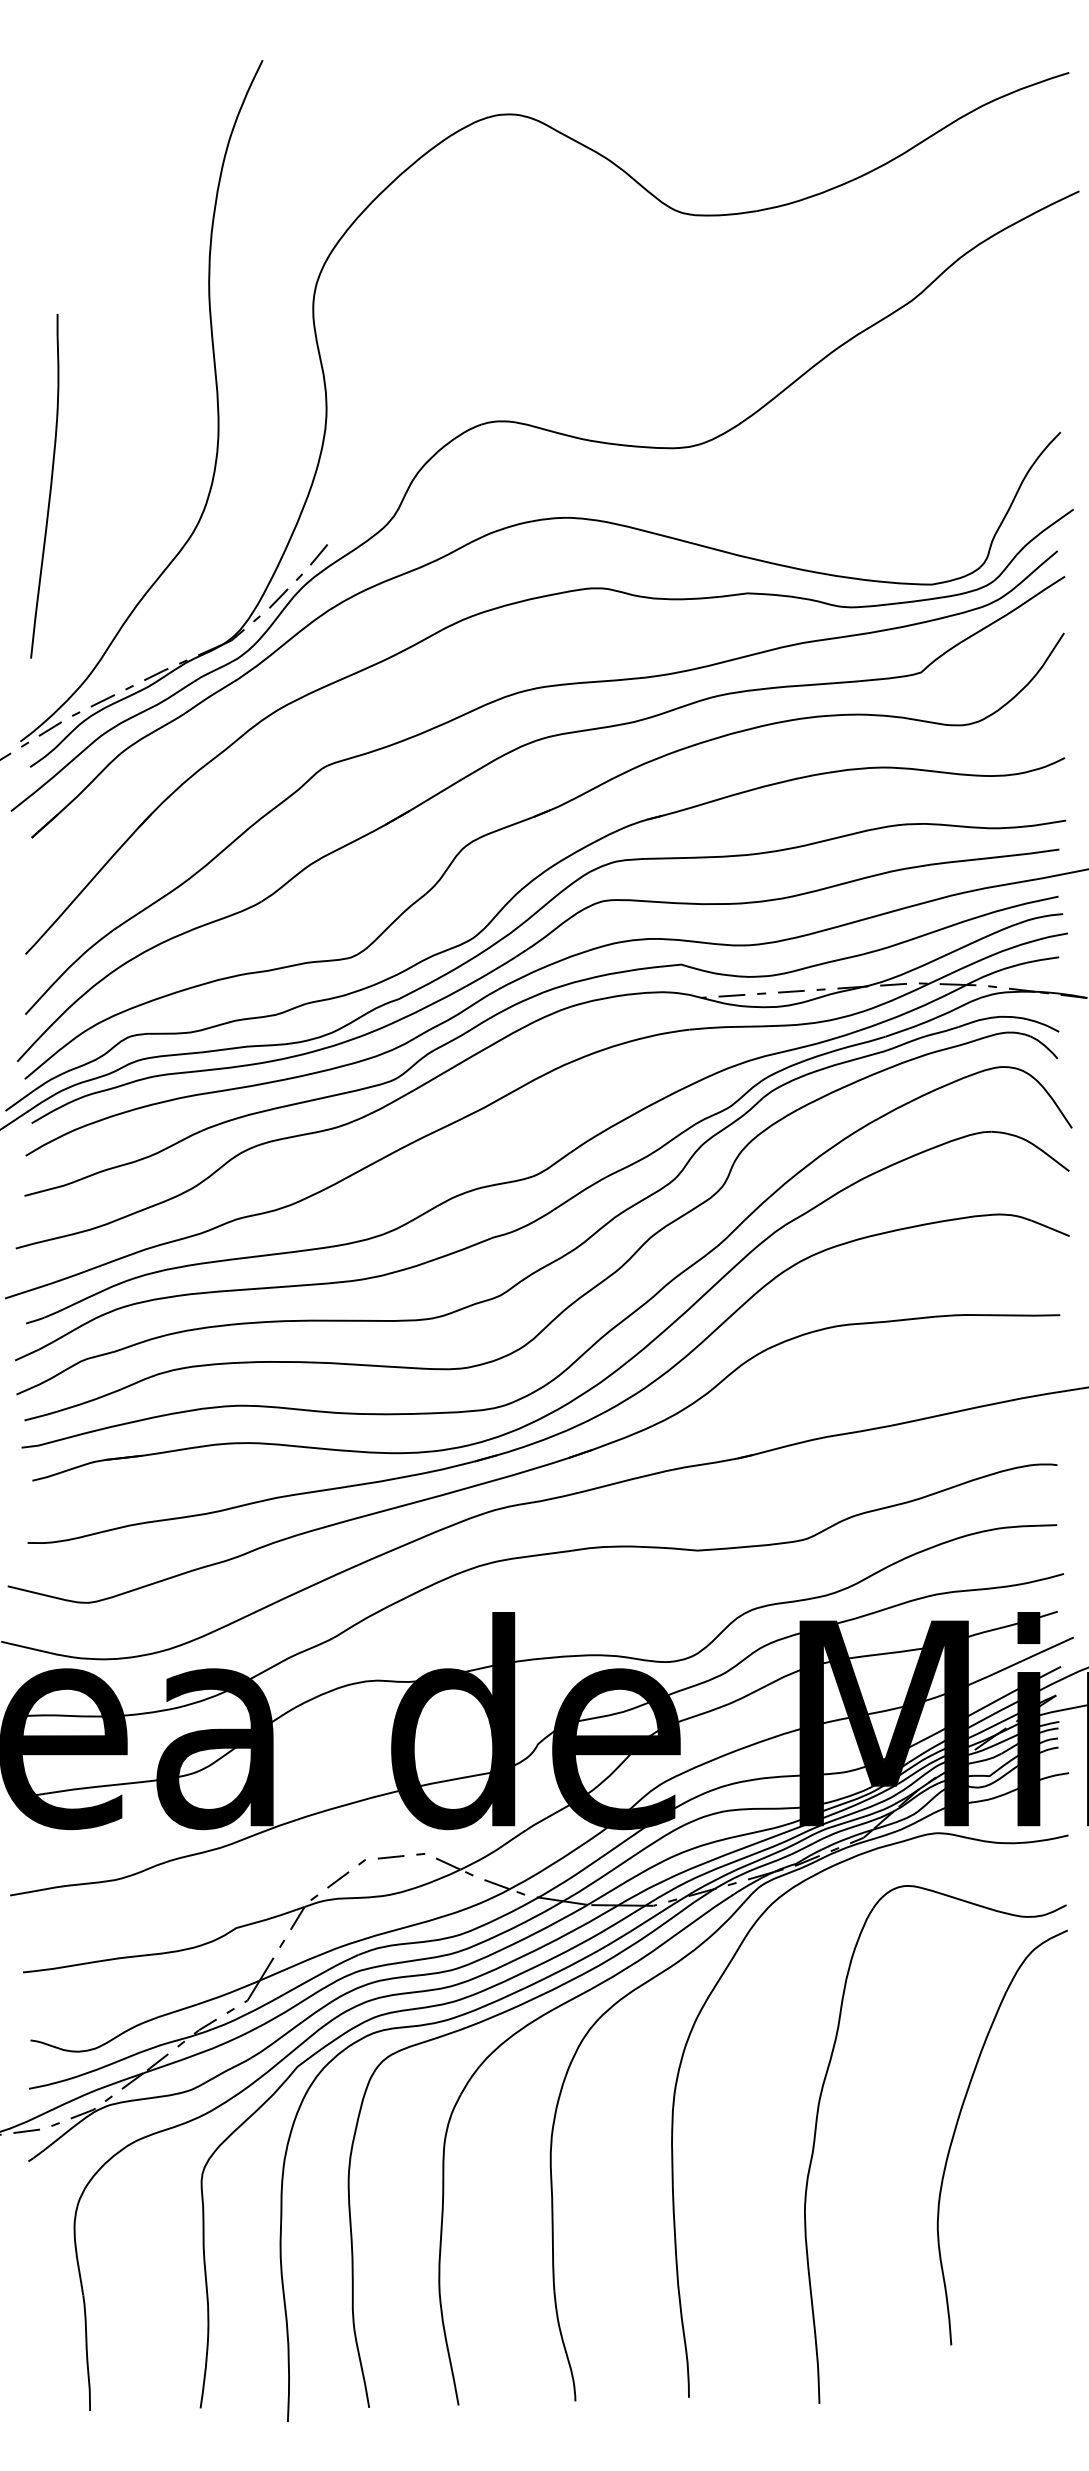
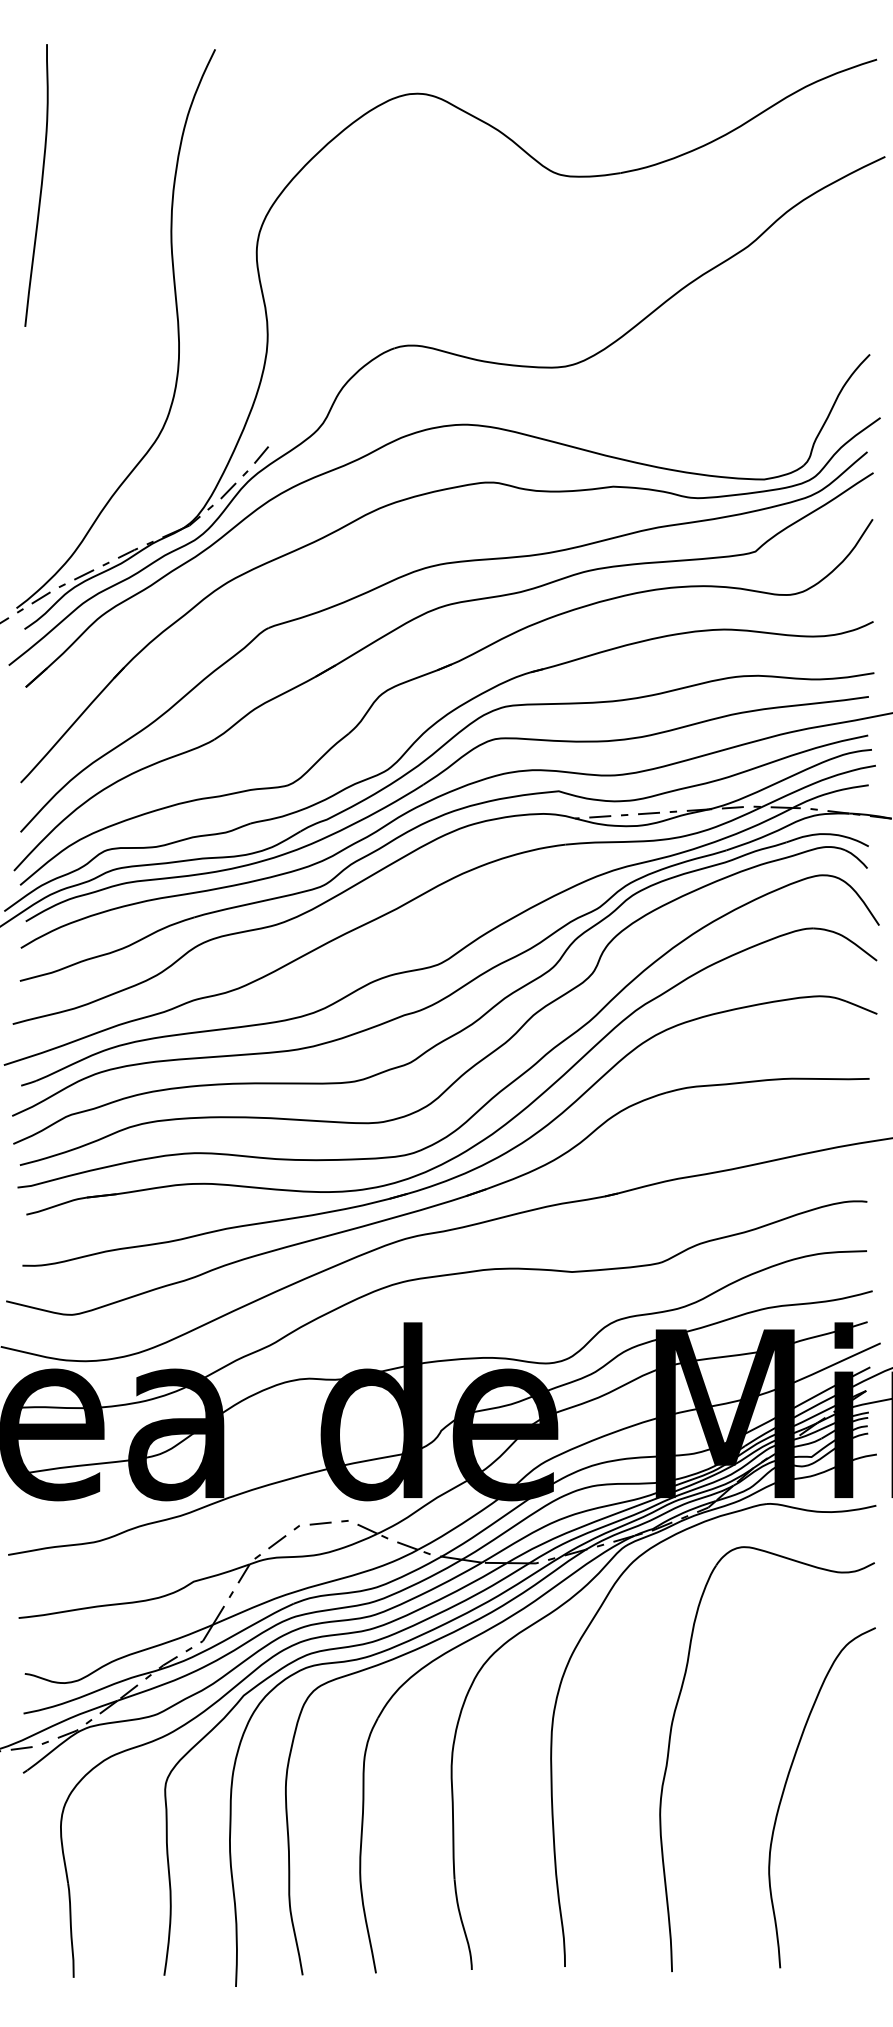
curve: (49, 488) -> (40, 187), moved
curve: (958, 2122) -> (786, 1785), moved

